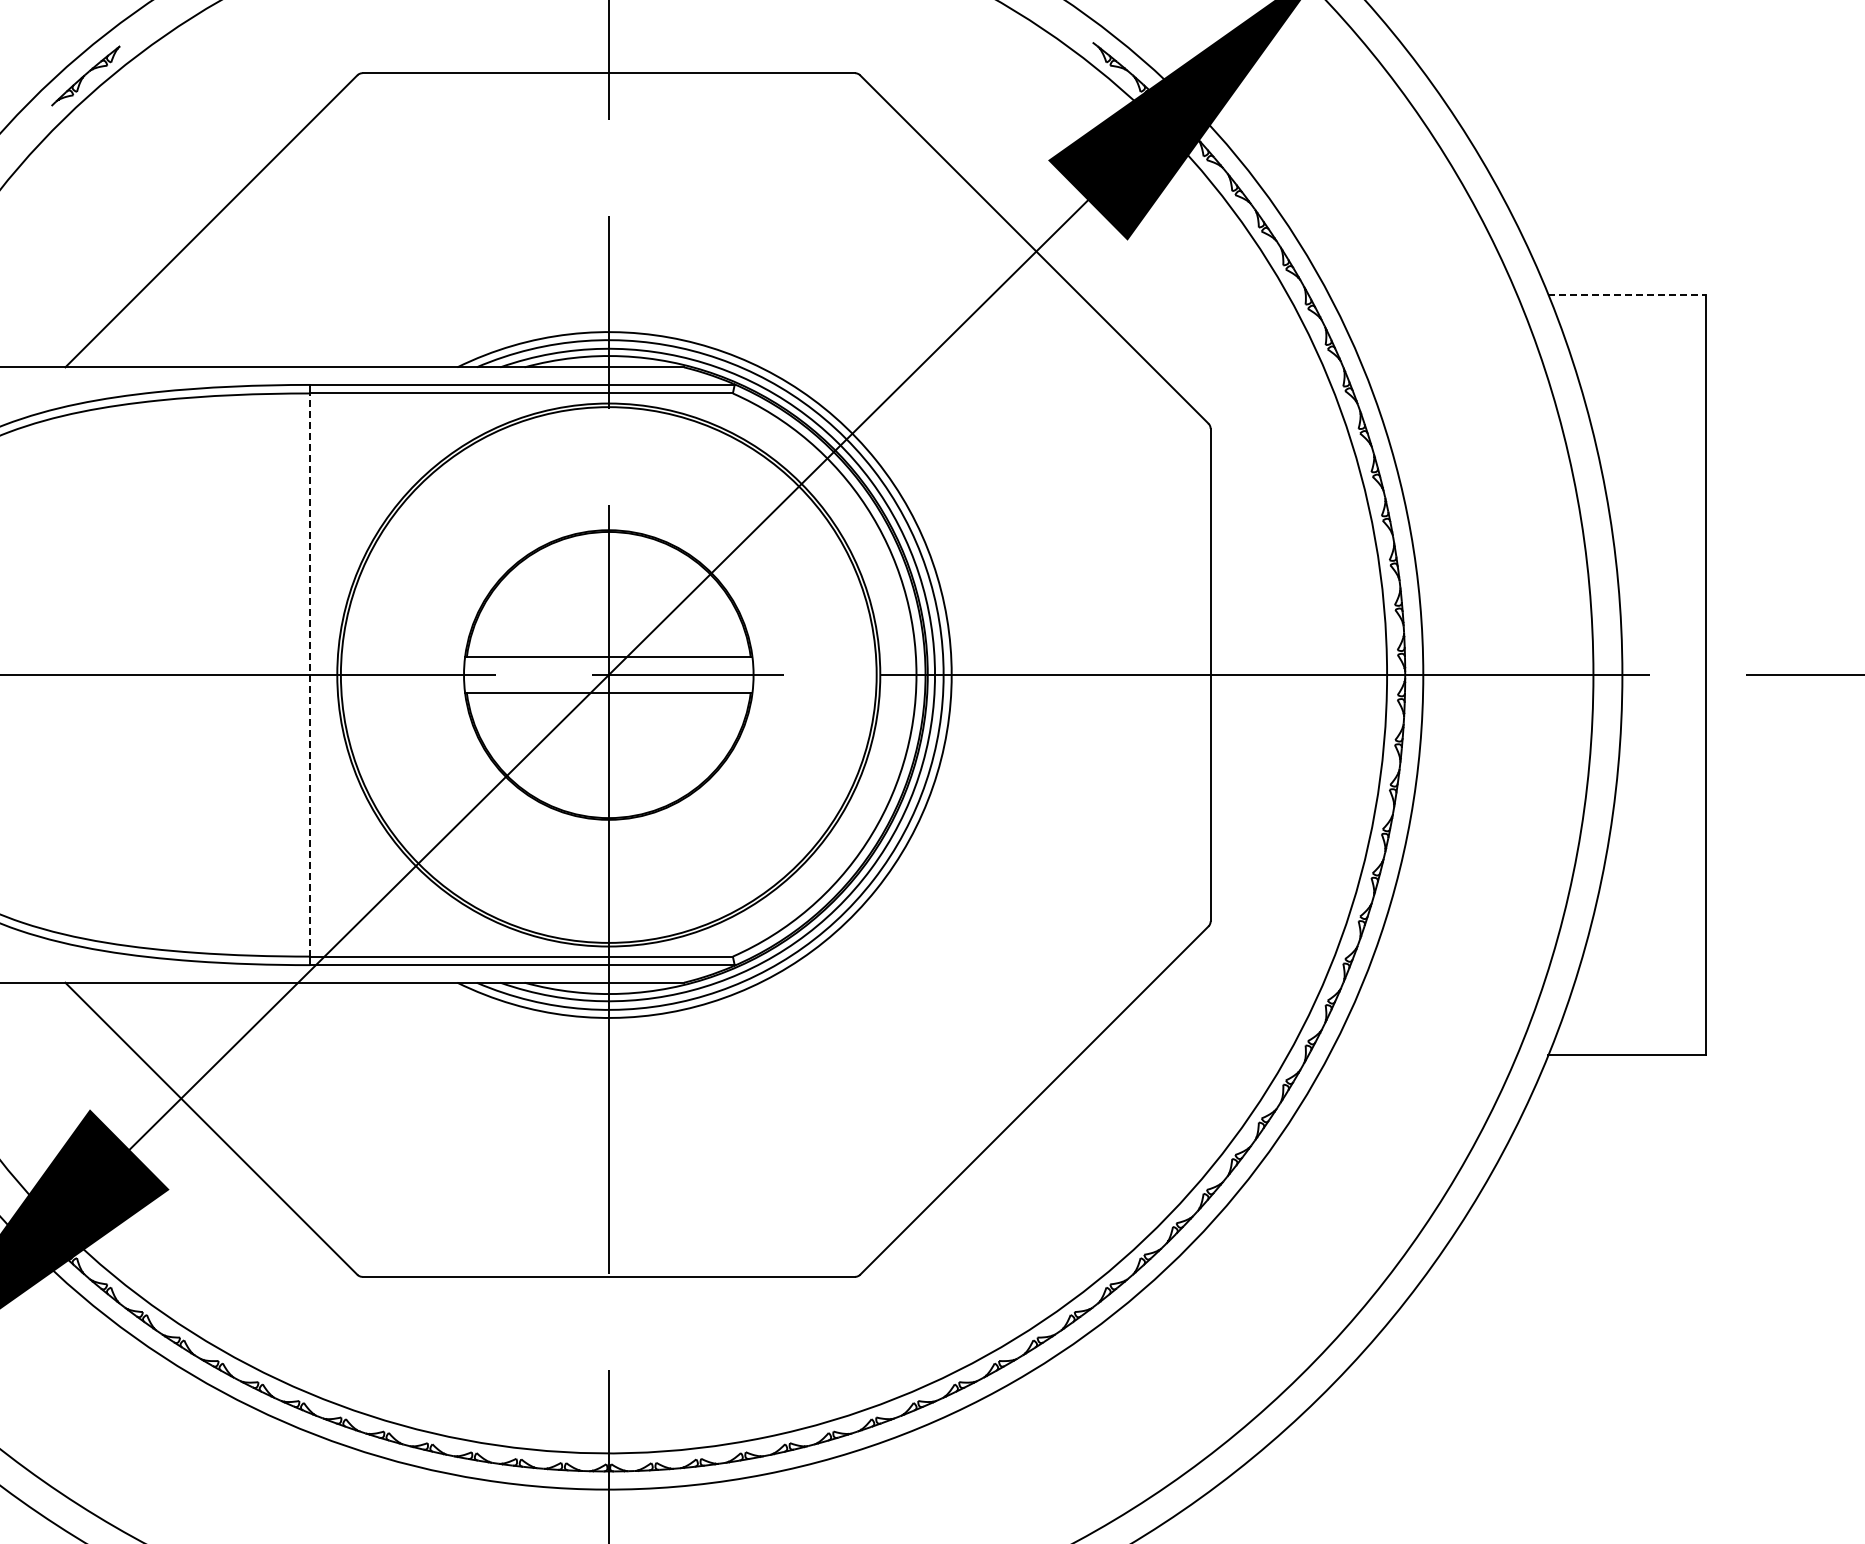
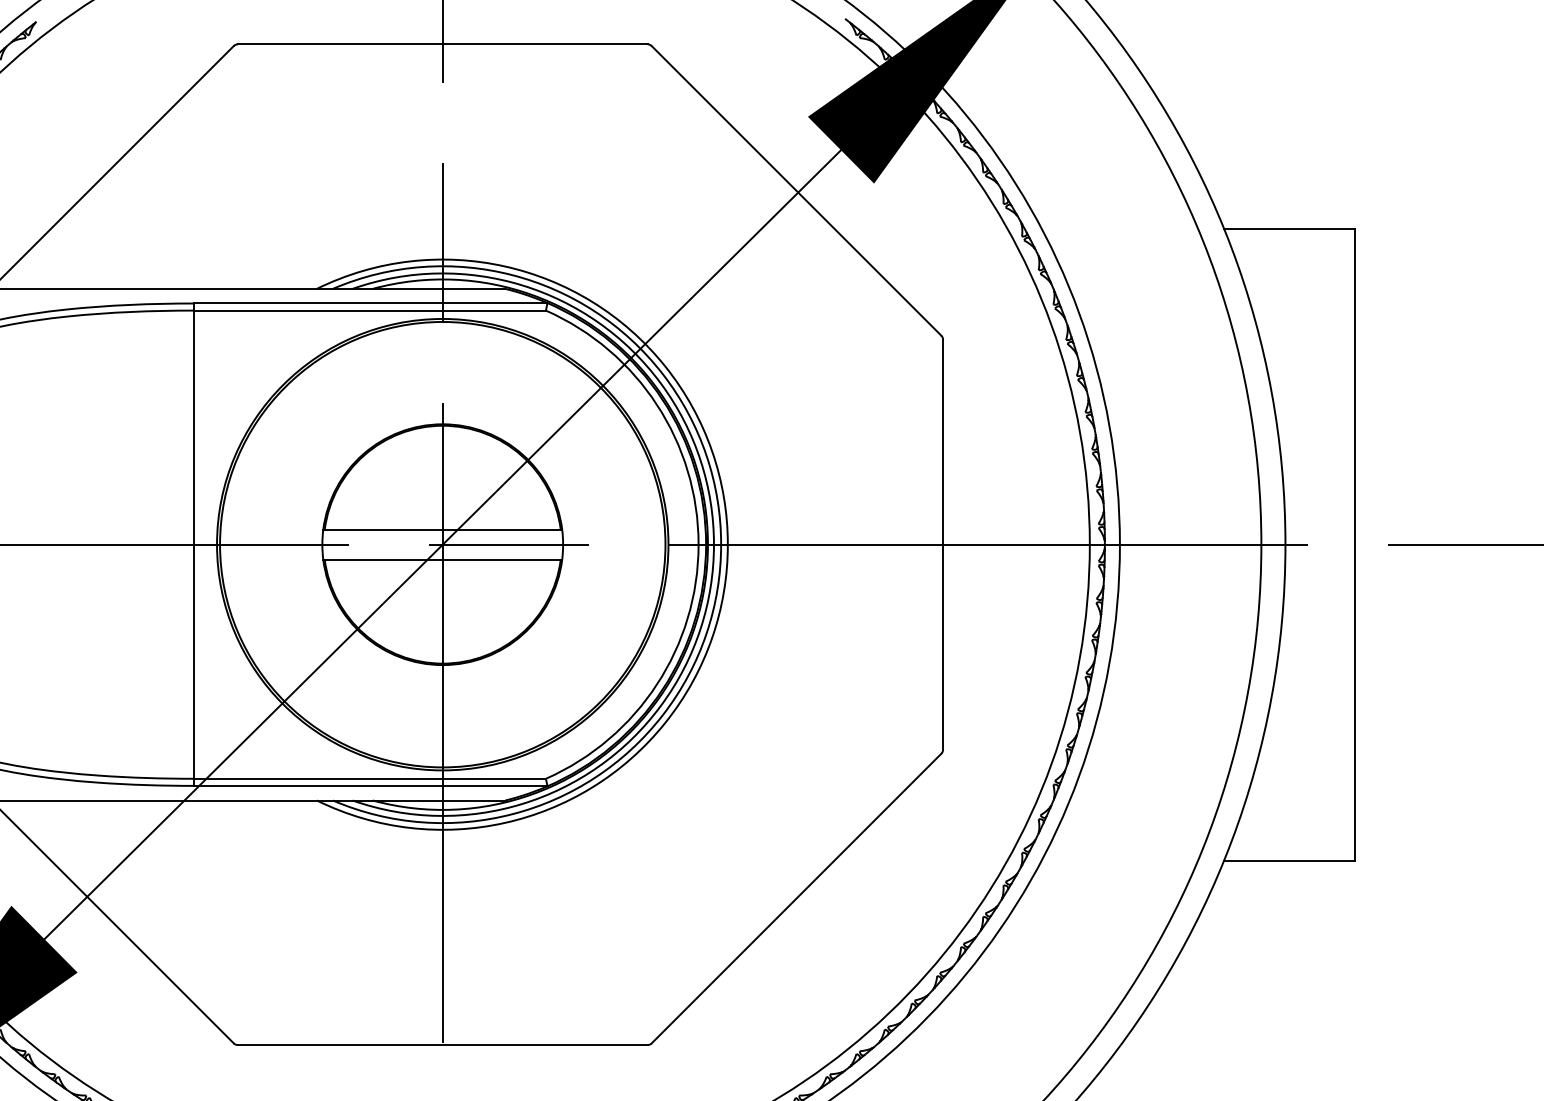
line: (1627, 294) -> (1289, 228), dashed -> solid
line: (310, 675) -> (194, 545), dashed -> solid

